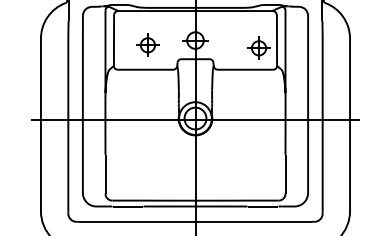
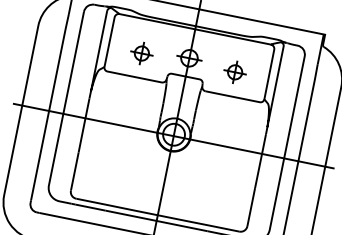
part: (258, 47) -> (234, 71), moved

